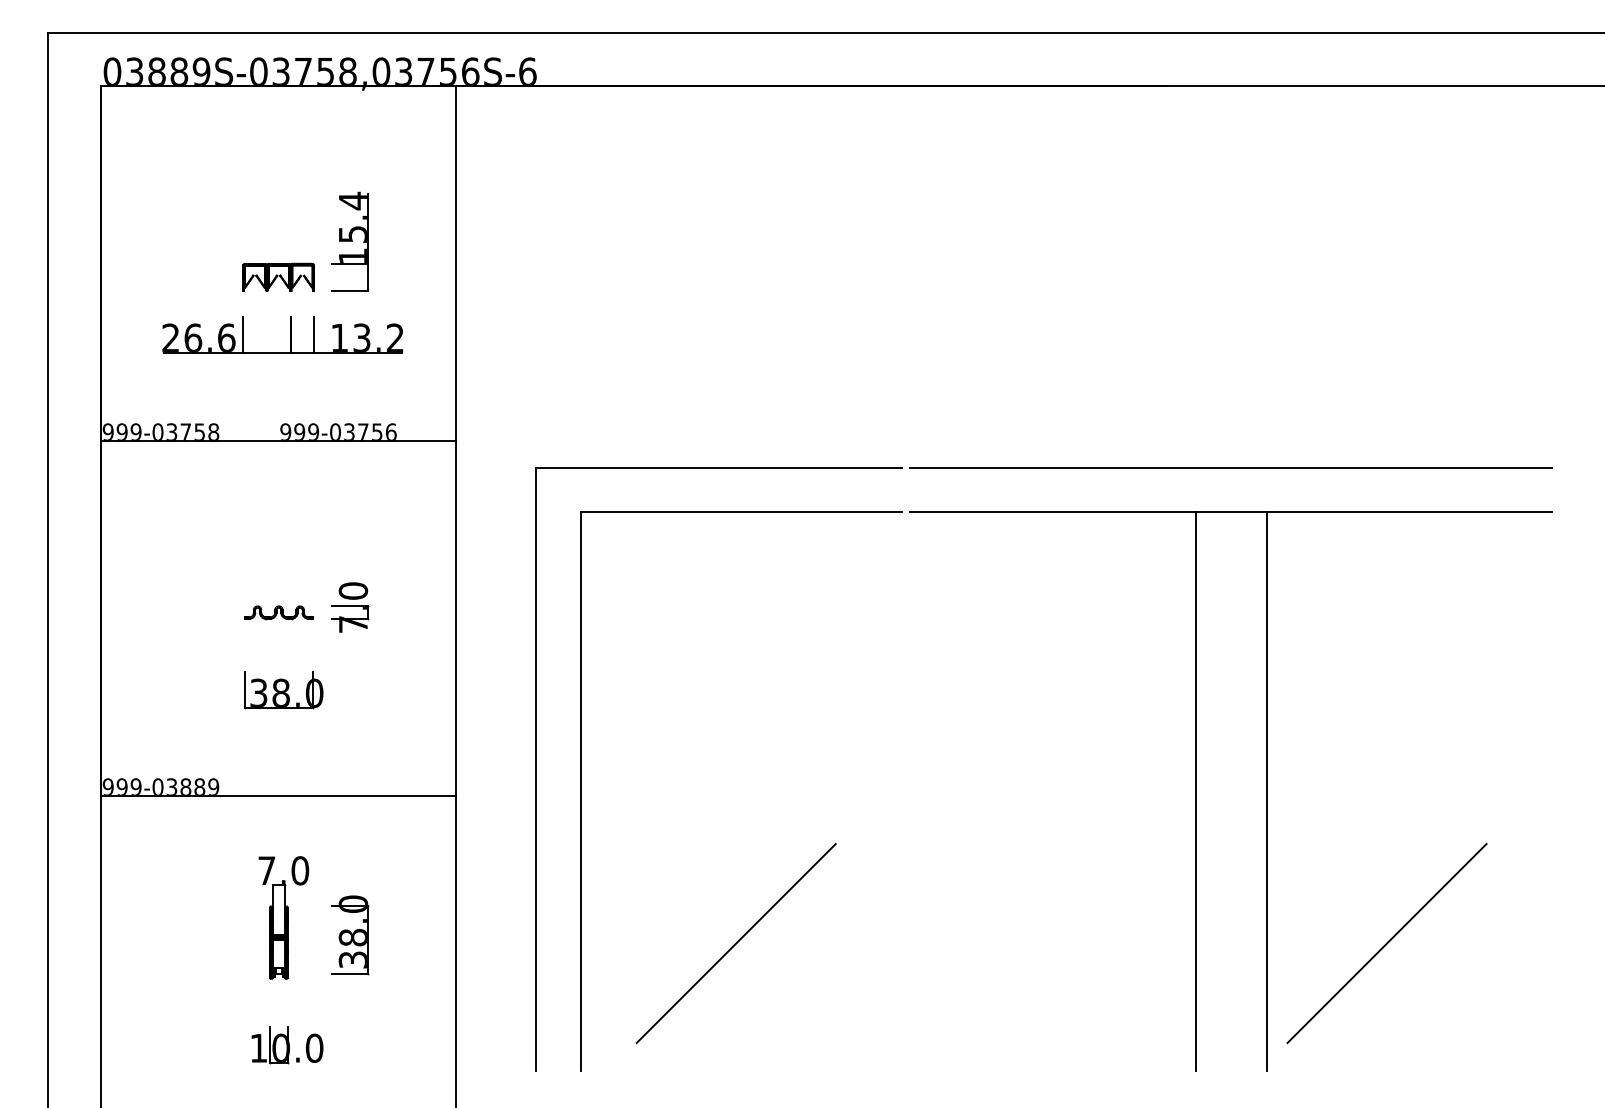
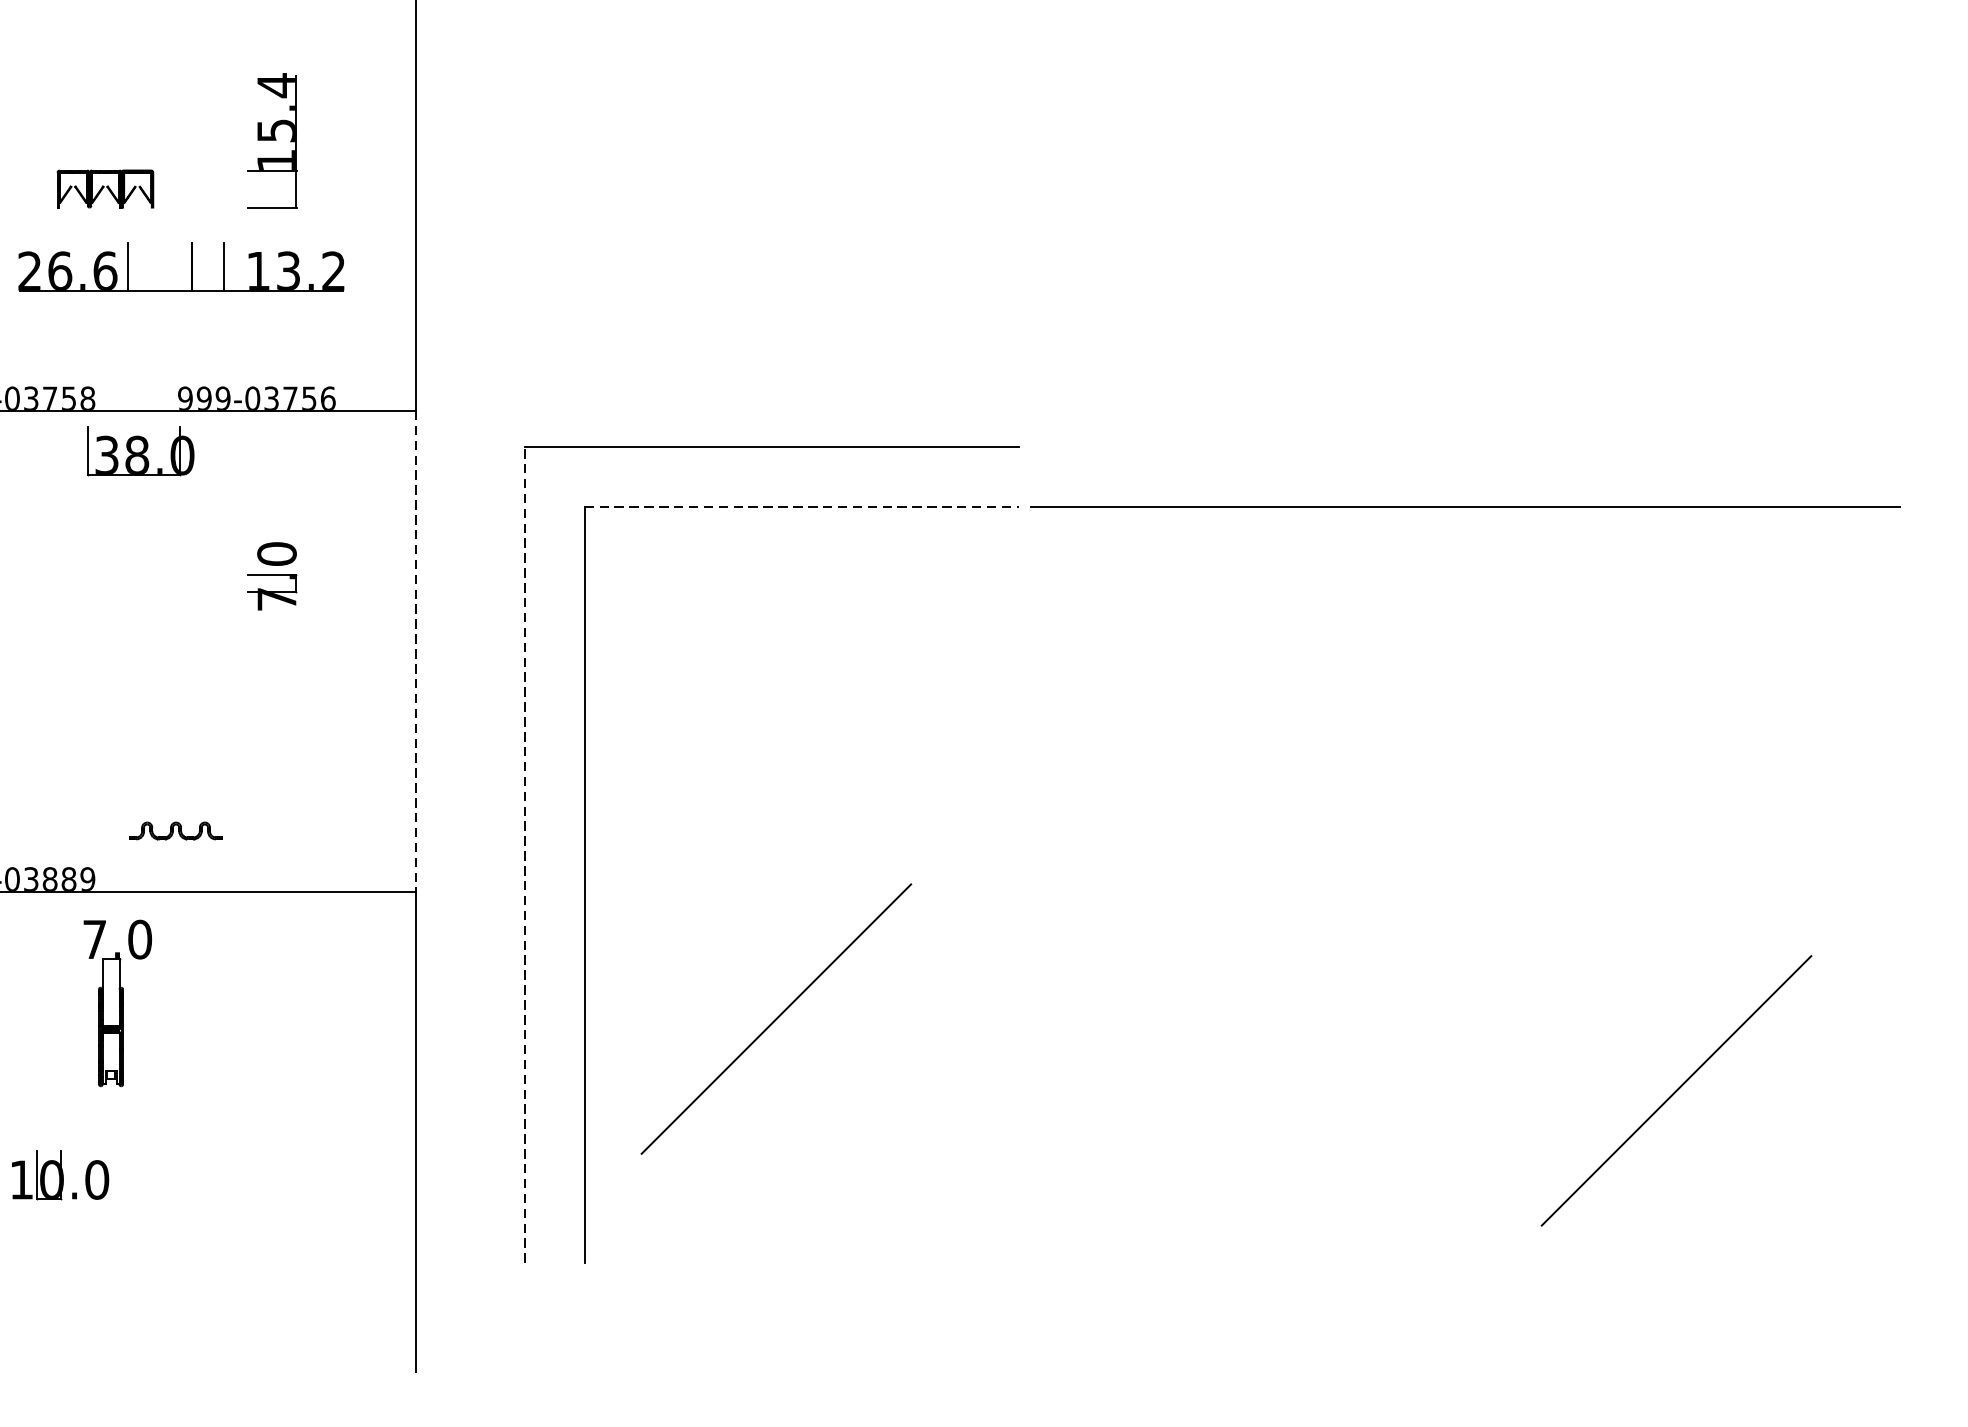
part: (278, 276) -> (105, 187), moved
line: (1231, 467) -> (1465, 446), removed
line: (741, 512) -> (802, 507), solid -> dashed
part: (350, 607) -> (273, 576), moved
part: (278, 612) -> (175, 830), moved
line: (456, 619) -> (416, 652), solid -> dashed
part: (283, 690) -> (140, 451), moved
line: (536, 768) -> (524, 853), solid -> dashed
line: (1195, 791) -> (1417, 885), removed
line: (1266, 791) -> (1513, 885), removed
part: (283, 917) -> (117, 1002), moved
part: (350, 935) -> (273, 1080), removed
line: (735, 943) -> (775, 1019), moved
part: (287, 1045) -> (60, 1176), moved

